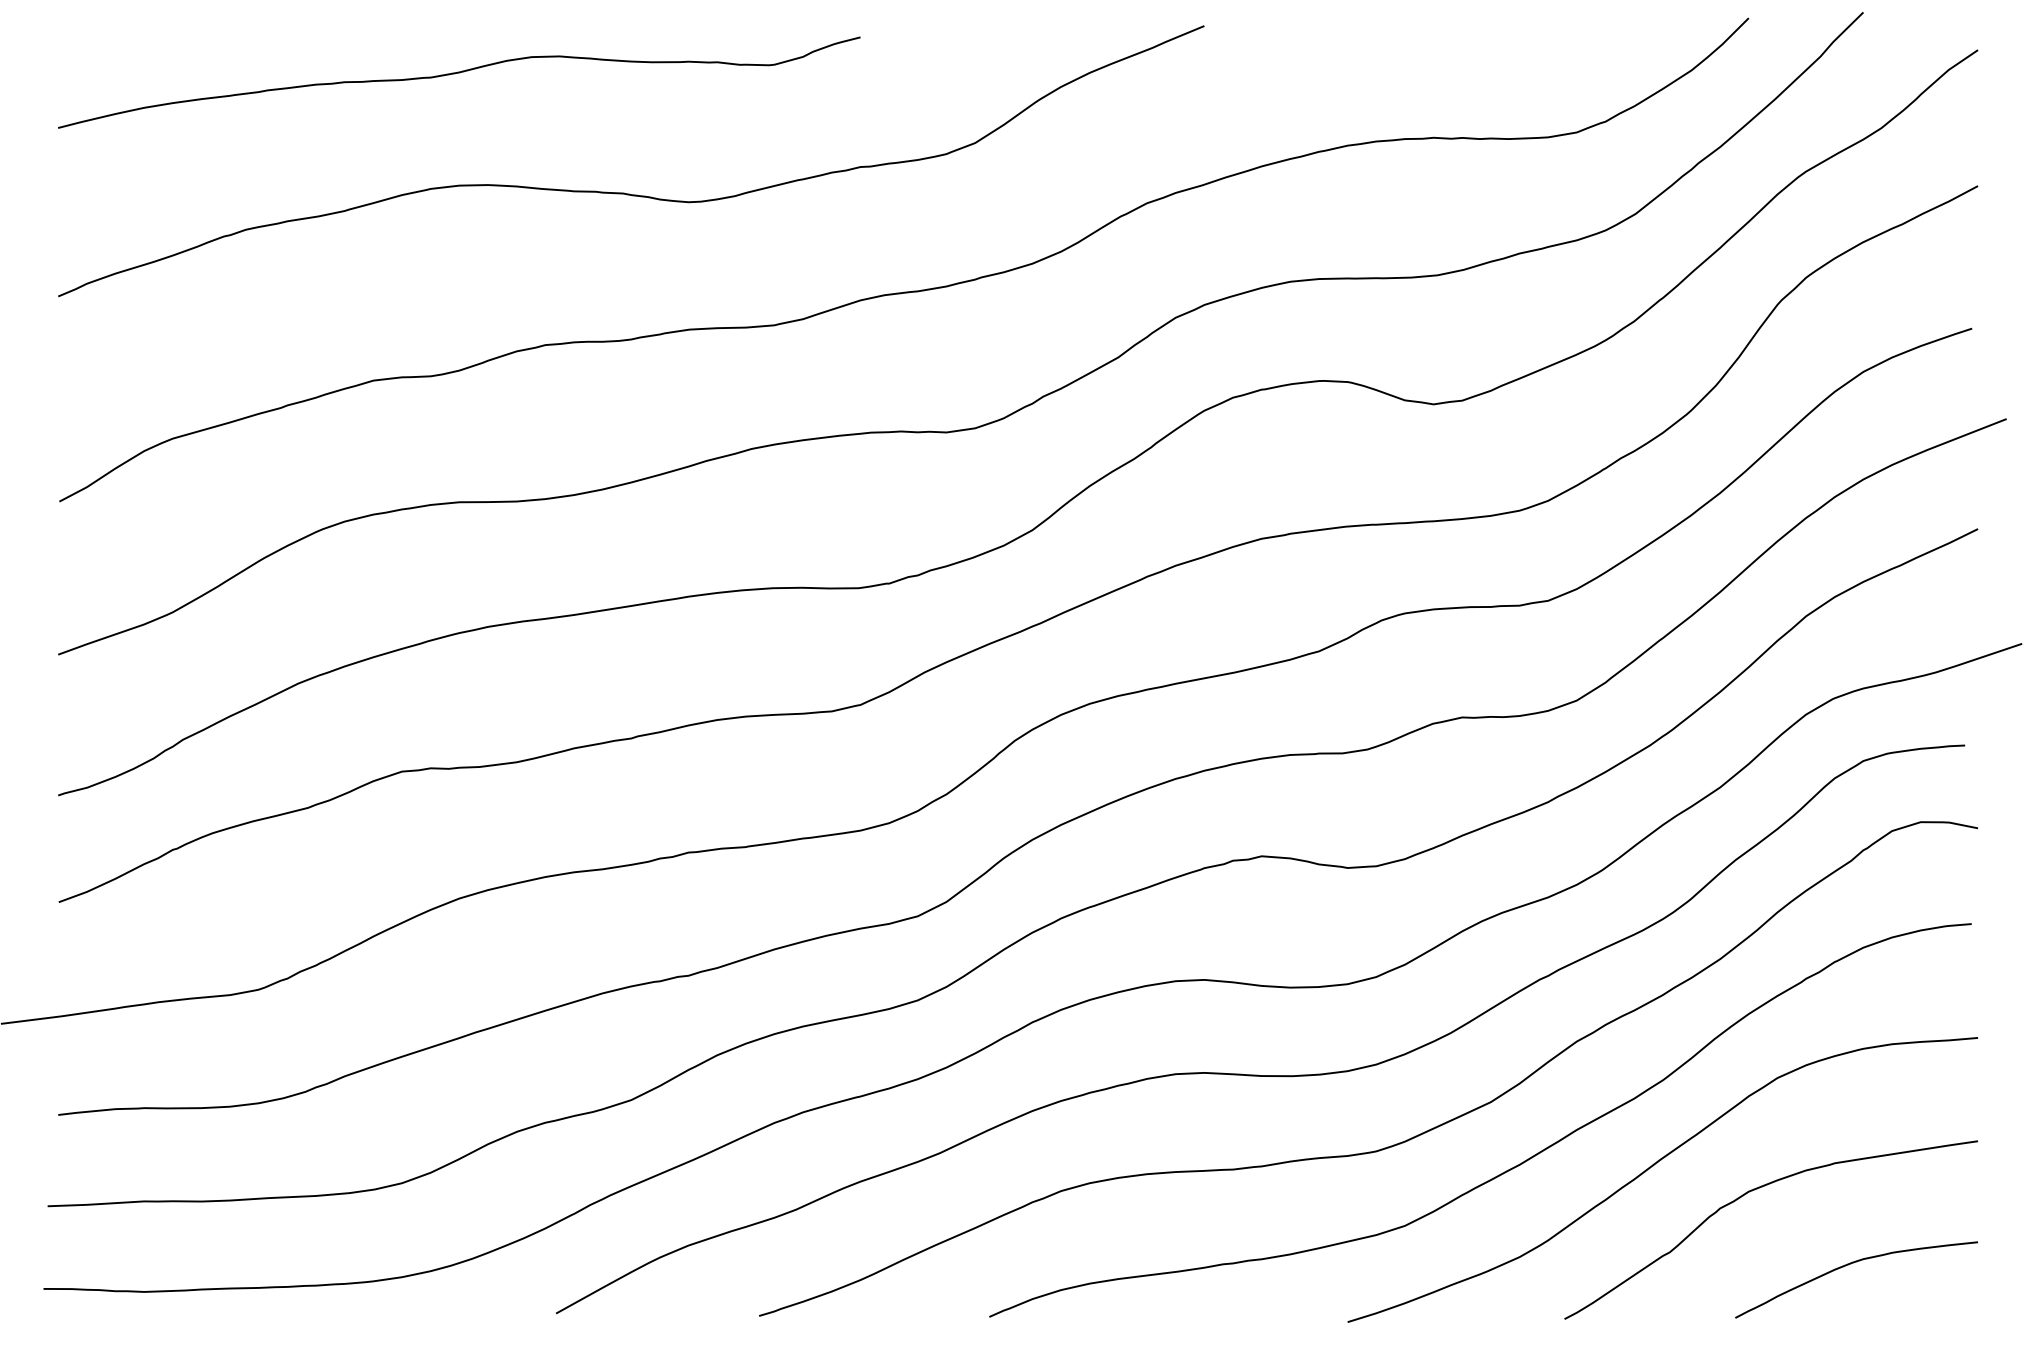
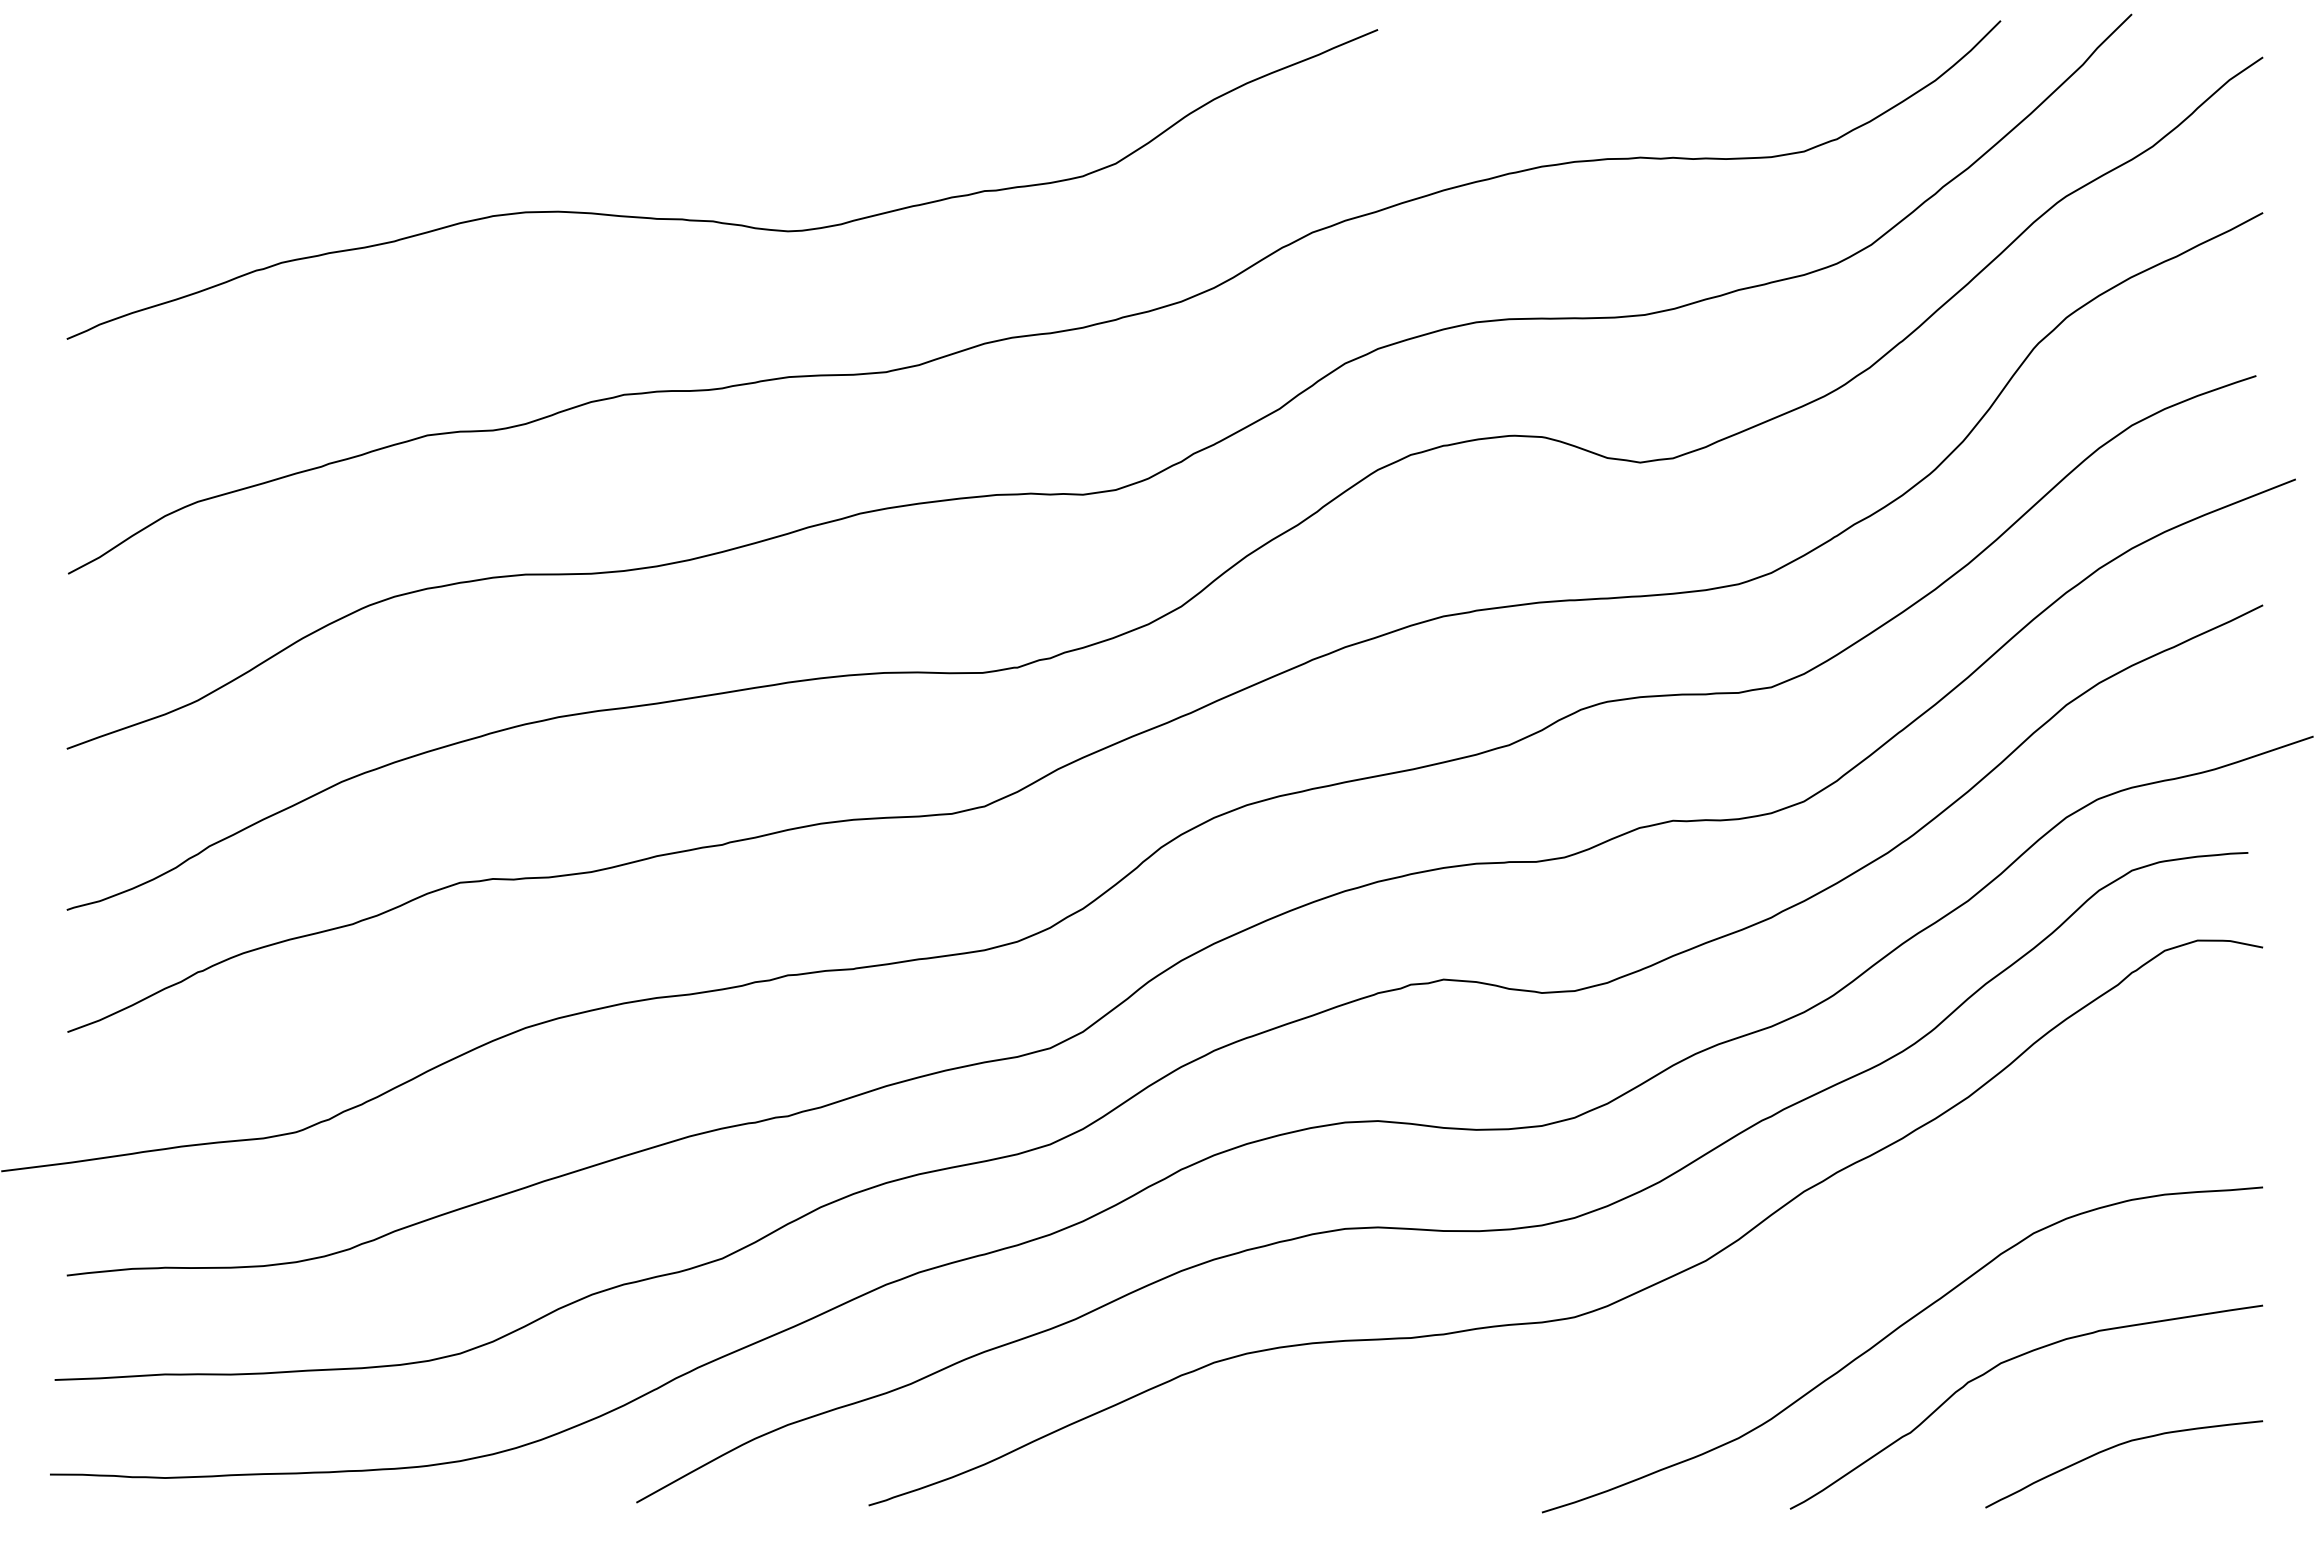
curve: (457, 73) -> (523, 84), removed
curve: (1507, 1169) -> (1724, 1338), removed

